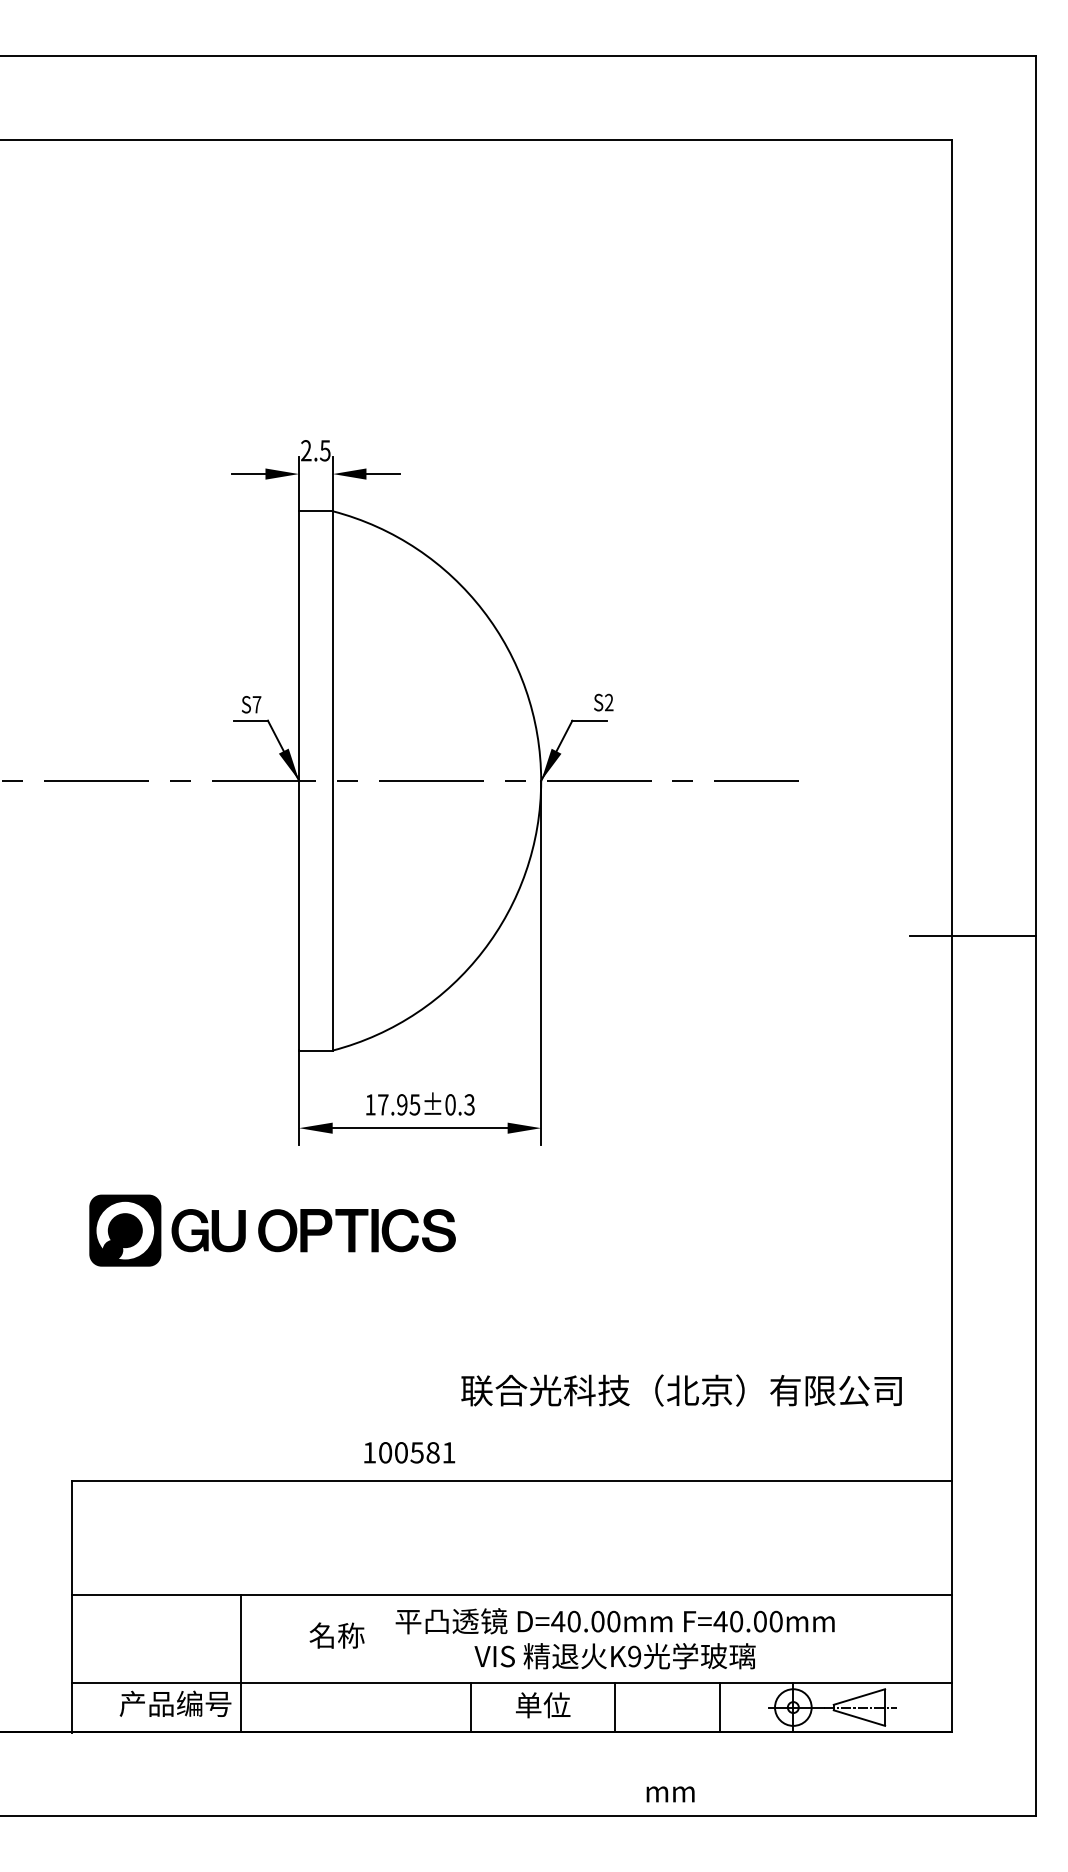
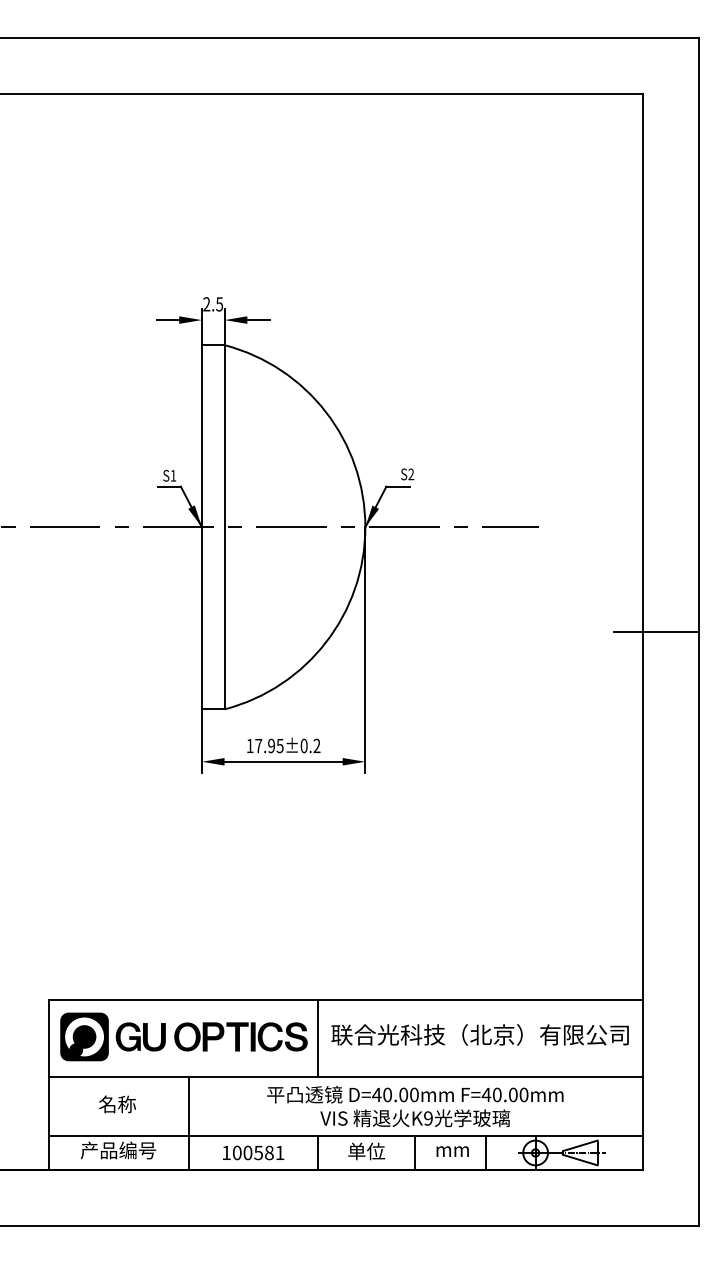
text: (257, 704) -> (173, 475), S7 -> S1
text: (468, 1105) -> (316, 746), 17.95±0.3 -> 17.95±0.2
part: (271, 1229) -> (183, 1036), moved
text: (680, 1389) -> (479, 1034), moved
text: (409, 1452) -> (253, 1152), moved
line: (471, 1536) -> (318, 1037), added
text: (337, 1635) -> (117, 1104), moved
line: (240, 1663) -> (188, 1123), moved
text: (670, 1794) -> (452, 1151), moved

